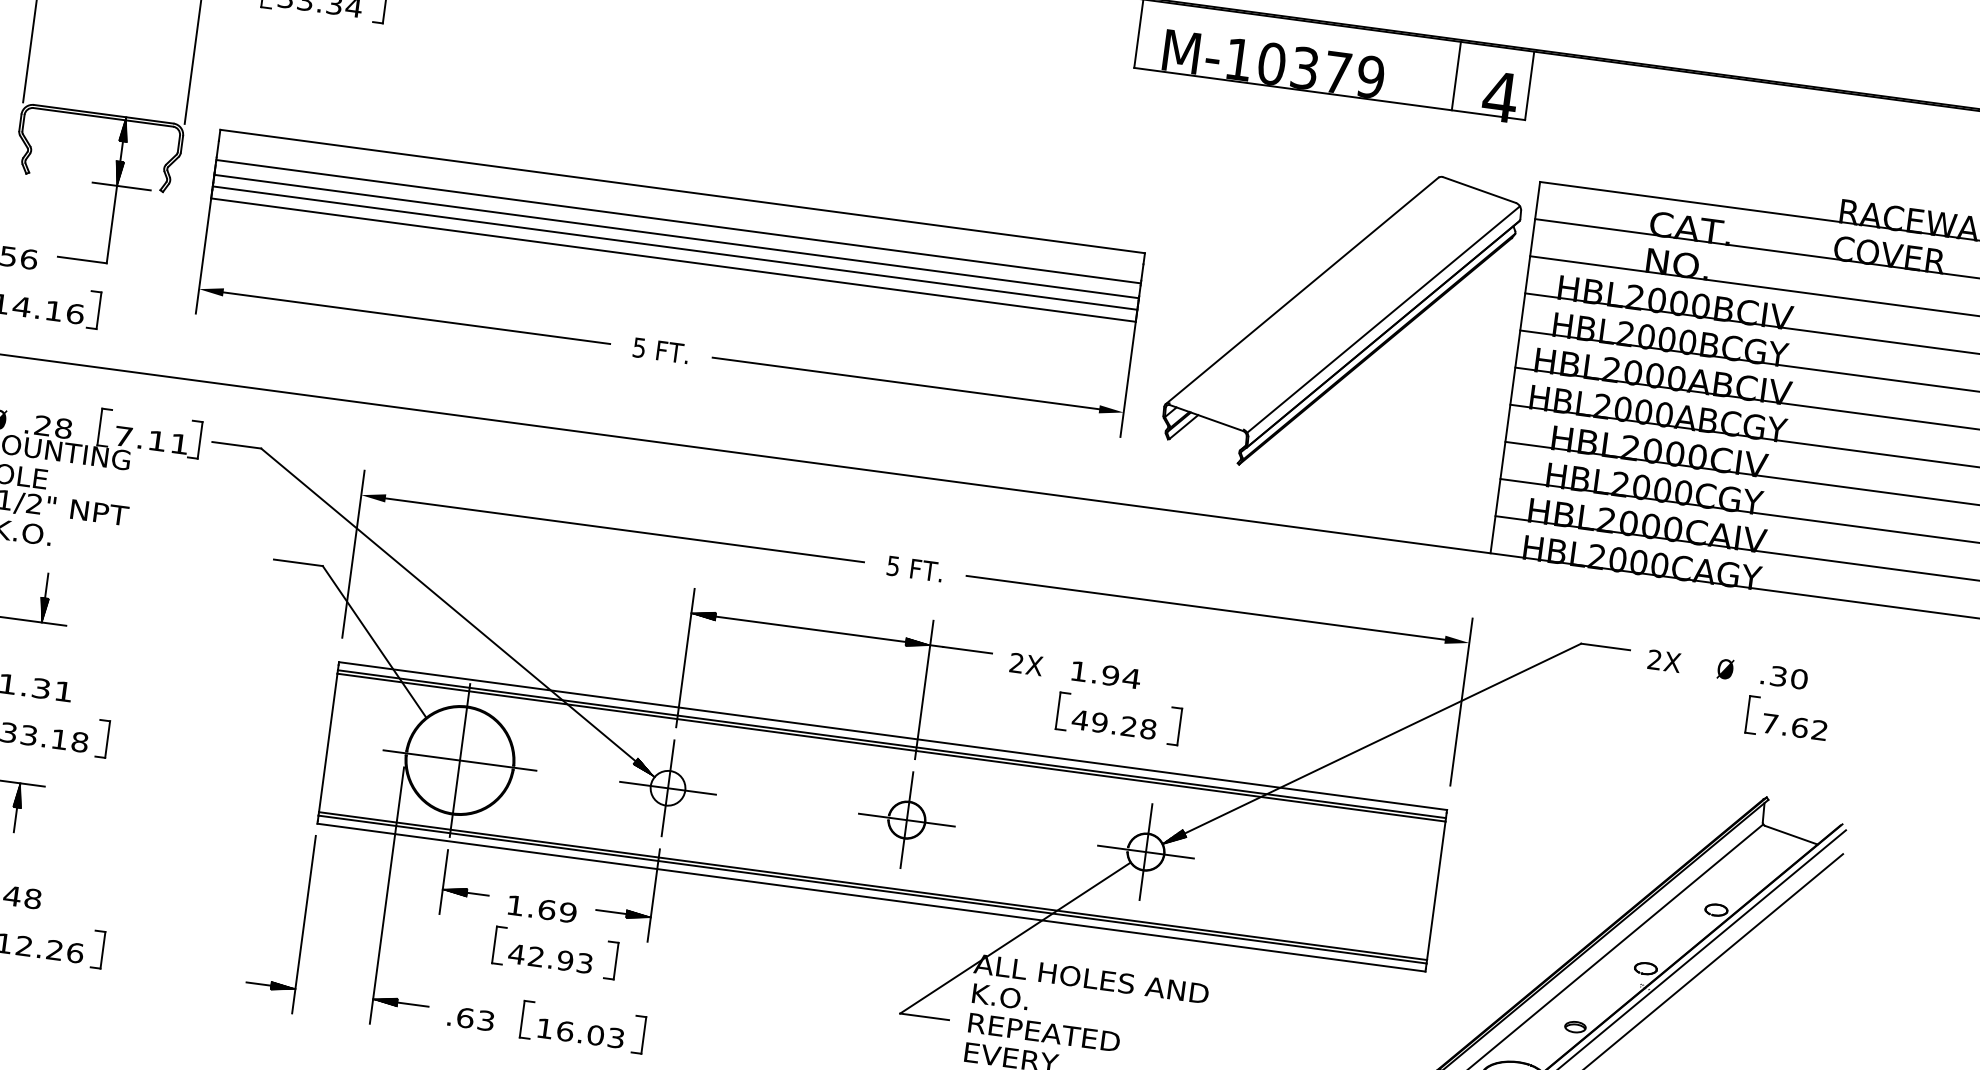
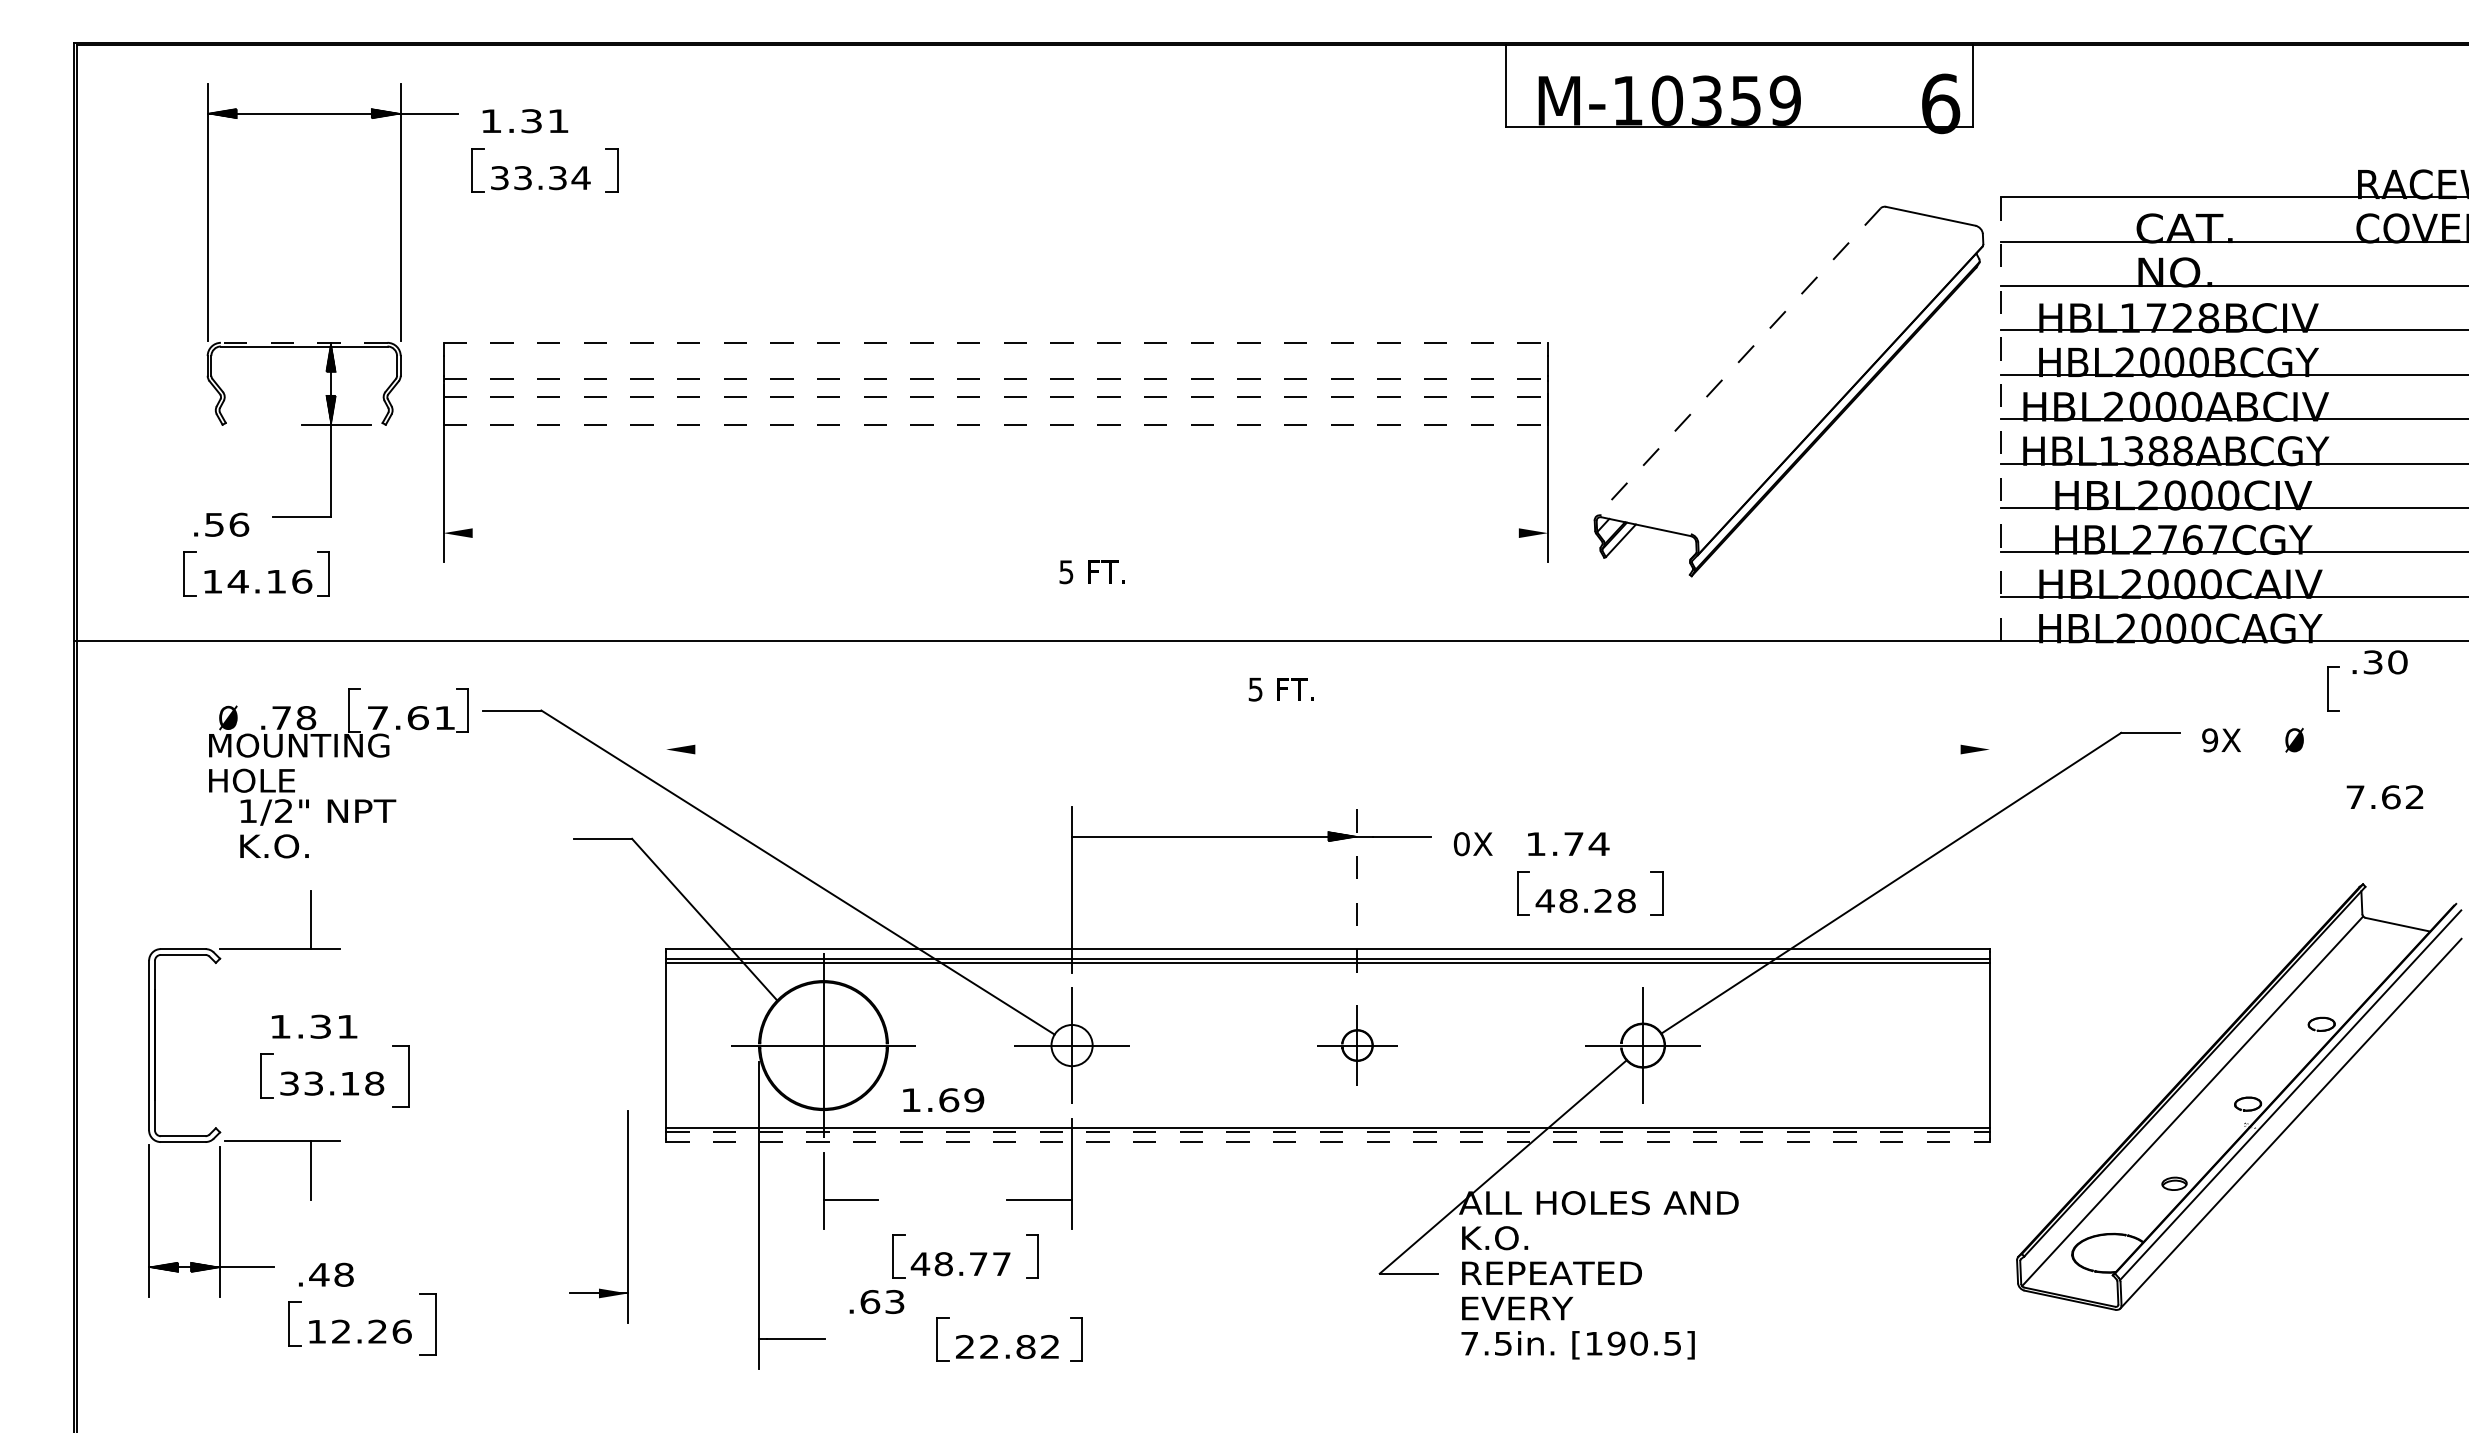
text: (1337, 72) -> (1745, 100), M-10379 -> M-10359
line: (1456, 76) -> (1885, 86), removed
text: (1500, 96) -> (1940, 103), 4 -> 6
line: (103, 113) -> (303, 342), solid -> dashed
line: (683, 191) -> (996, 342), solid -> dashed
line: (679, 221) -> (996, 378), solid -> dashed
line: (677, 236) -> (996, 396), solid -> dashed
line: (674, 248) -> (995, 410), removed
line: (674, 259) -> (996, 424), solid -> dashed
line: (1302, 290) -> (1738, 362), solid -> dashed
text: (1667, 302) -> (2169, 318), HBL2000BCIV -> HBL1728BCIV
line: (416, 318) -> (703, 533), removed
line: (1383, 319) -> (1838, 383), removed
text: (660, 350) -> (1091, 572), moved
line: (1515, 367) -> (2000, 419), solid -> dashed
line: (905, 383) -> (1287, 533), removed
text: (1632, 410) -> (2145, 451), HBL2000ABCGY -> HBL1388ABCGY
text: (42, 425) -> (281, 717), .28 -> .78
text: (156, 441) -> (417, 718), 7.11 -> 7.61
text: (1662, 489) -> (2192, 539), HBL2000CGY -> HBL2767CGY
line: (624, 530) -> (980, 749), removed
line: (353, 553) -> (666, 819), removed
text: (914, 568) -> (1280, 689), moved
line: (1205, 607) -> (1674, 749), removed
hatch: (43, 609) -> (310, 933), removed
hatch: (703, 614) -> (1086, 836), removed
text: (1655, 660) -> (2210, 740), 2X -> 9X
text: (1016, 663) -> (1461, 844), 2X -> 0X
text: (1110, 675) -> (1573, 844), 1.94 -> 1.74
text: (1783, 677) -> (2379, 662), moved
line: (924, 690) -> (1357, 890), solid -> dashed
line: (1461, 701) -> (1989, 819), removed
part: (1752, 714) -> (2333, 688), moved
text: (1099, 723) -> (1568, 901), 49.28 -> 48.28
part: (102, 738) -> (400, 1075), size x1.4
hatch: (643, 767) -> (1040, 1024), removed
hatch: (18, 795) -> (310, 1155), removed
part: (906, 820) -> (1357, 1045), size x0.7
hatch: (1174, 837) -> (1674, 1023), removed
line: (872, 889) -> (1327, 1132), solid -> dashed
hatch: (454, 890) -> (837, 1199), removed
line: (871, 897) -> (1327, 1142), solid -> dashed
text: (542, 909) -> (943, 1100), moved
hatch: (637, 915) -> (1056, 1199), removed
part: (303, 924) -> (627, 1216), moved
part: (98, 949) -> (428, 1323), size x1.4
text: (560, 960) -> (972, 1264), 42.93 -> 48.77
hatch: (385, 1000) -> (773, 1339), removed
text: (470, 1018) -> (876, 1301), moved
text: (580, 1033) -> (1007, 1347), 16.03 -> 22.82

